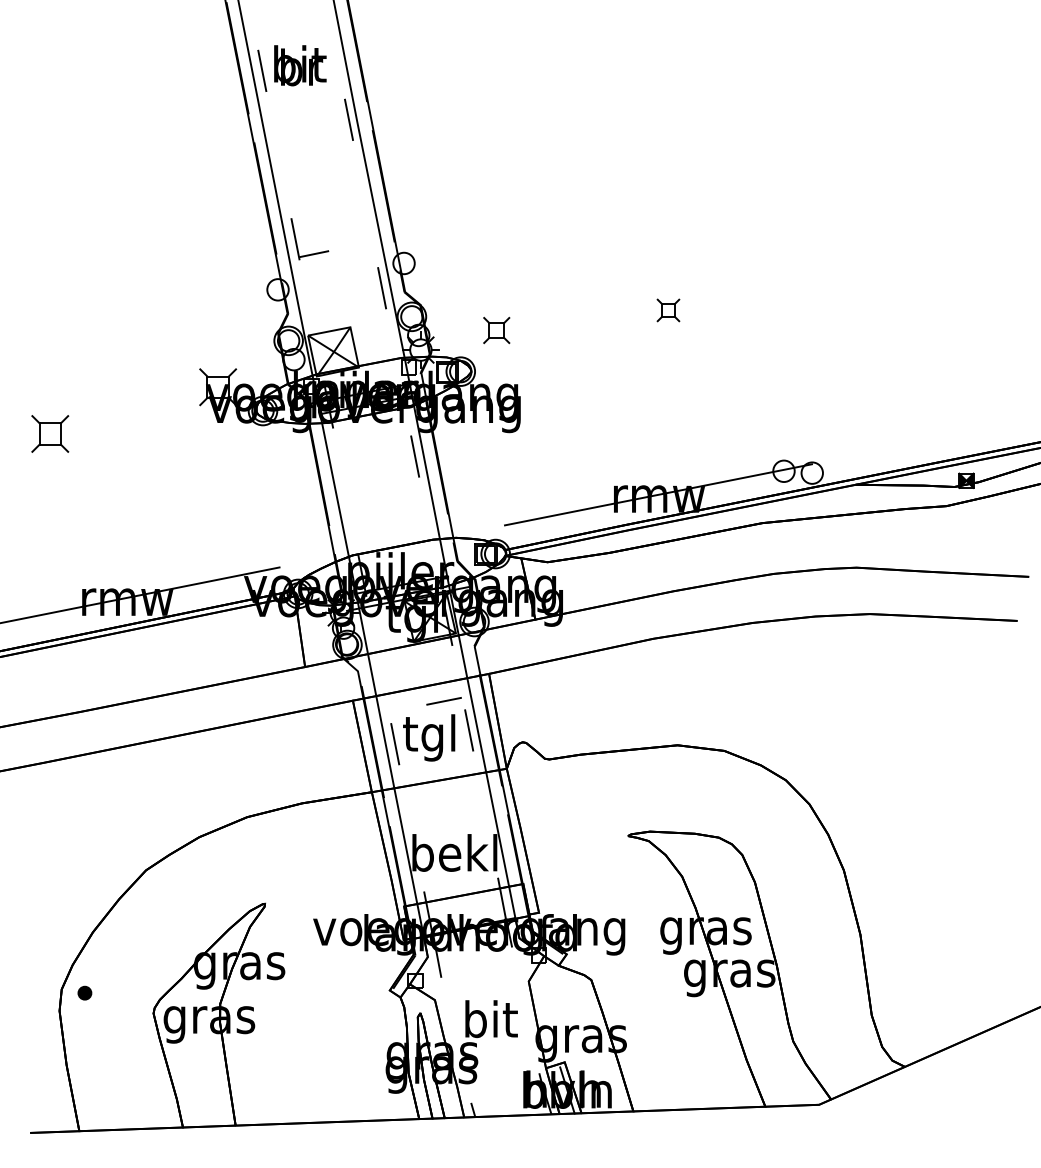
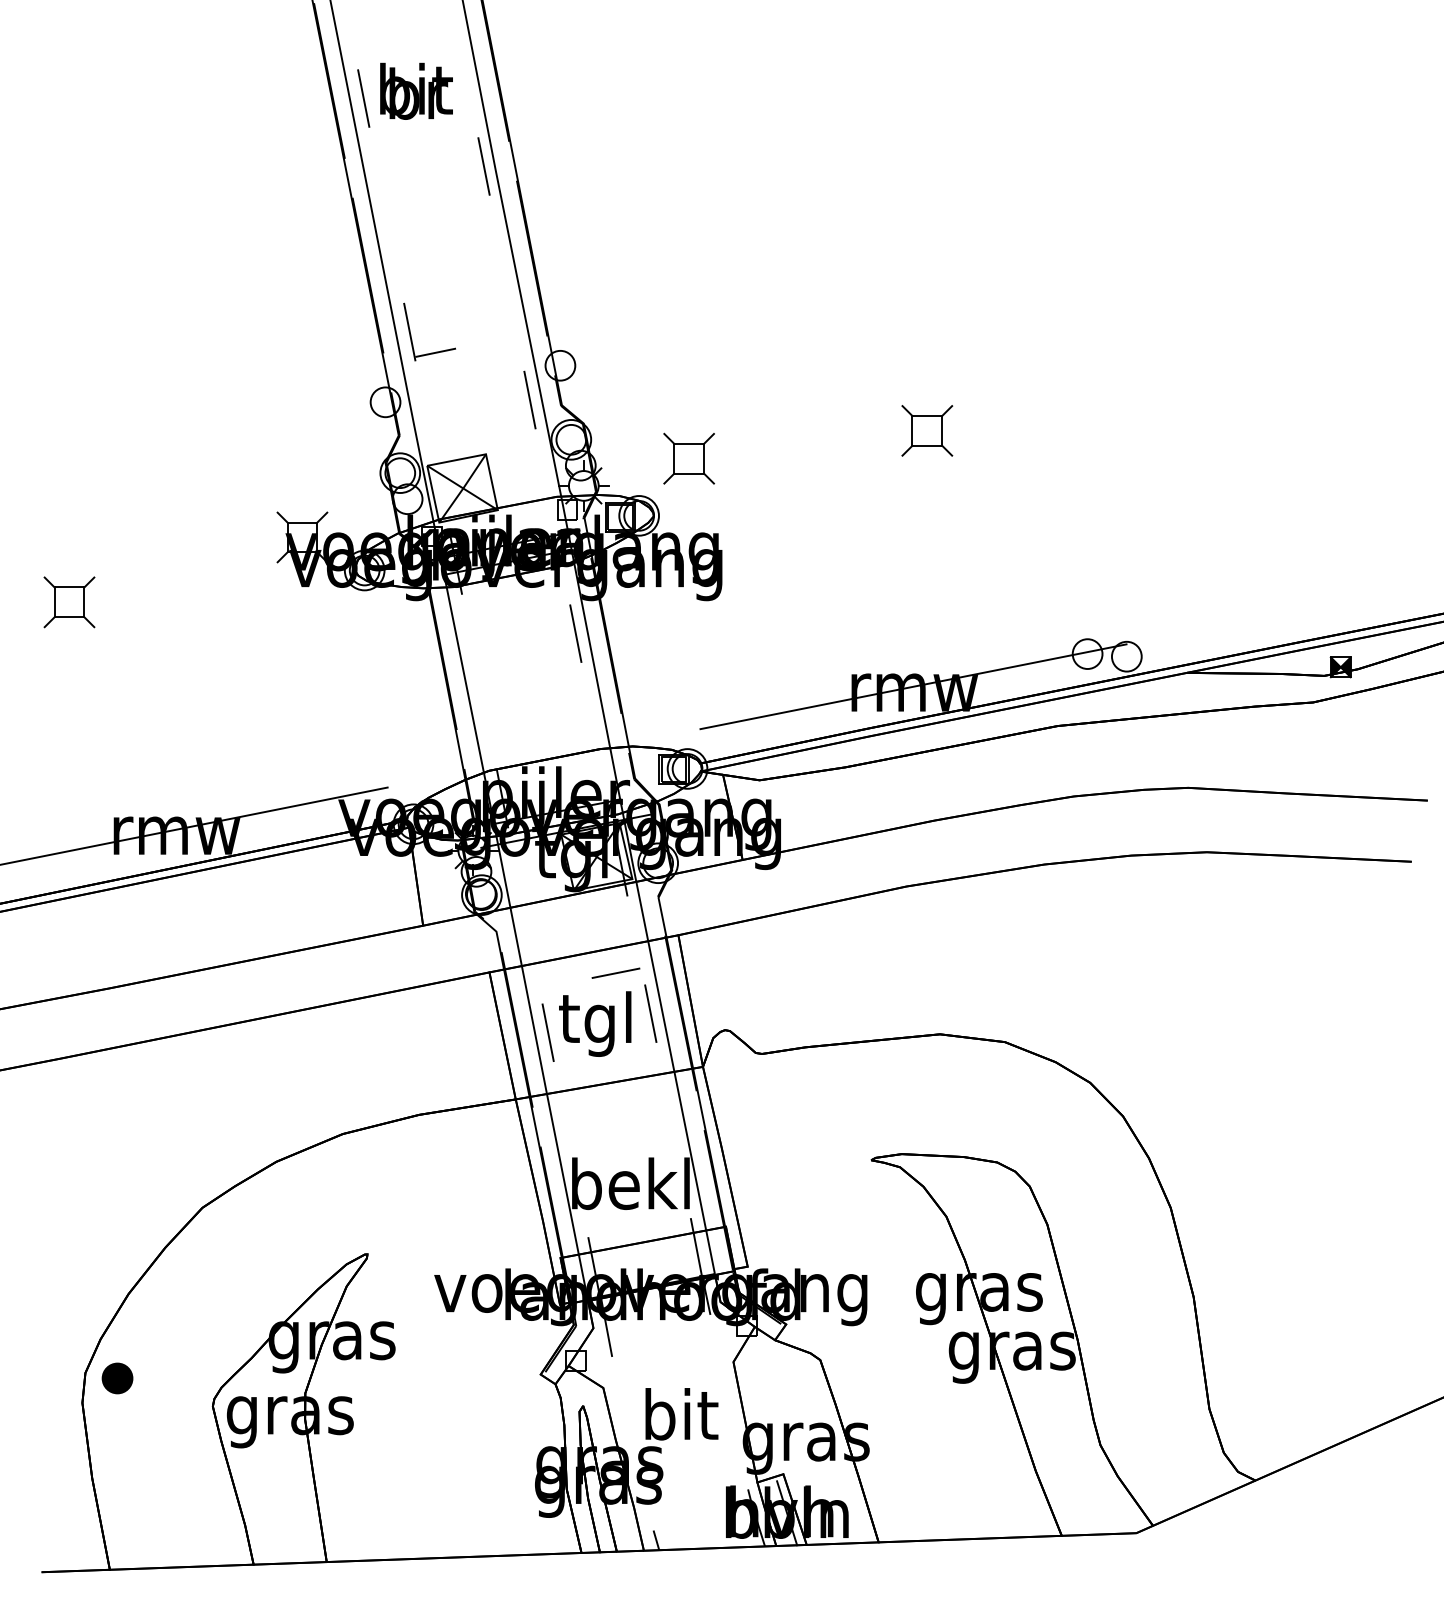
part: (668, 310) -> (927, 430), size x1.67
part: (496, 330) -> (688, 458), size x1.43
part: (84, 992) -> (117, 1377), size x1.67

